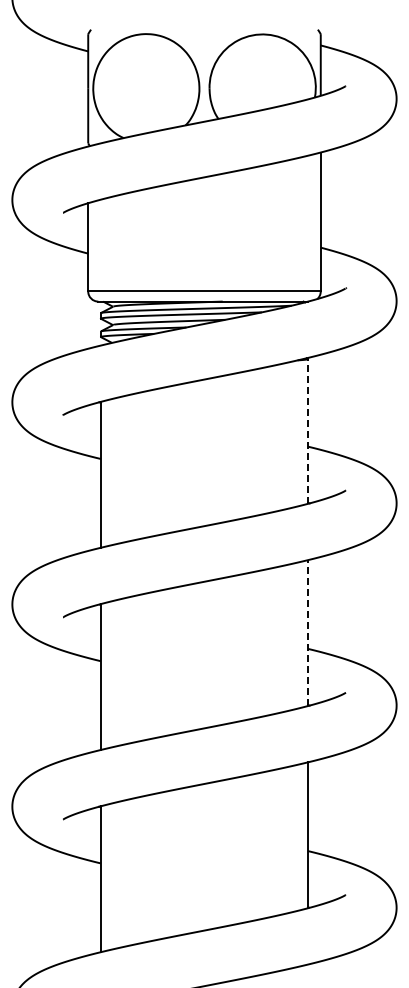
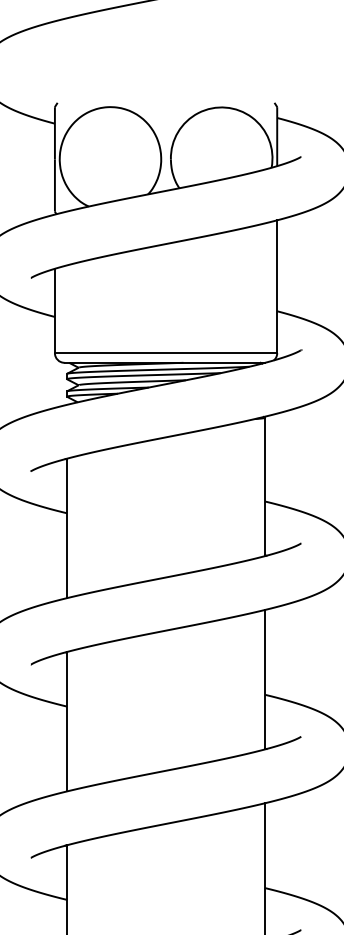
line: (308, 430) -> (265, 486), dashed -> solid
line: (308, 633) -> (265, 680), dashed -> solid

